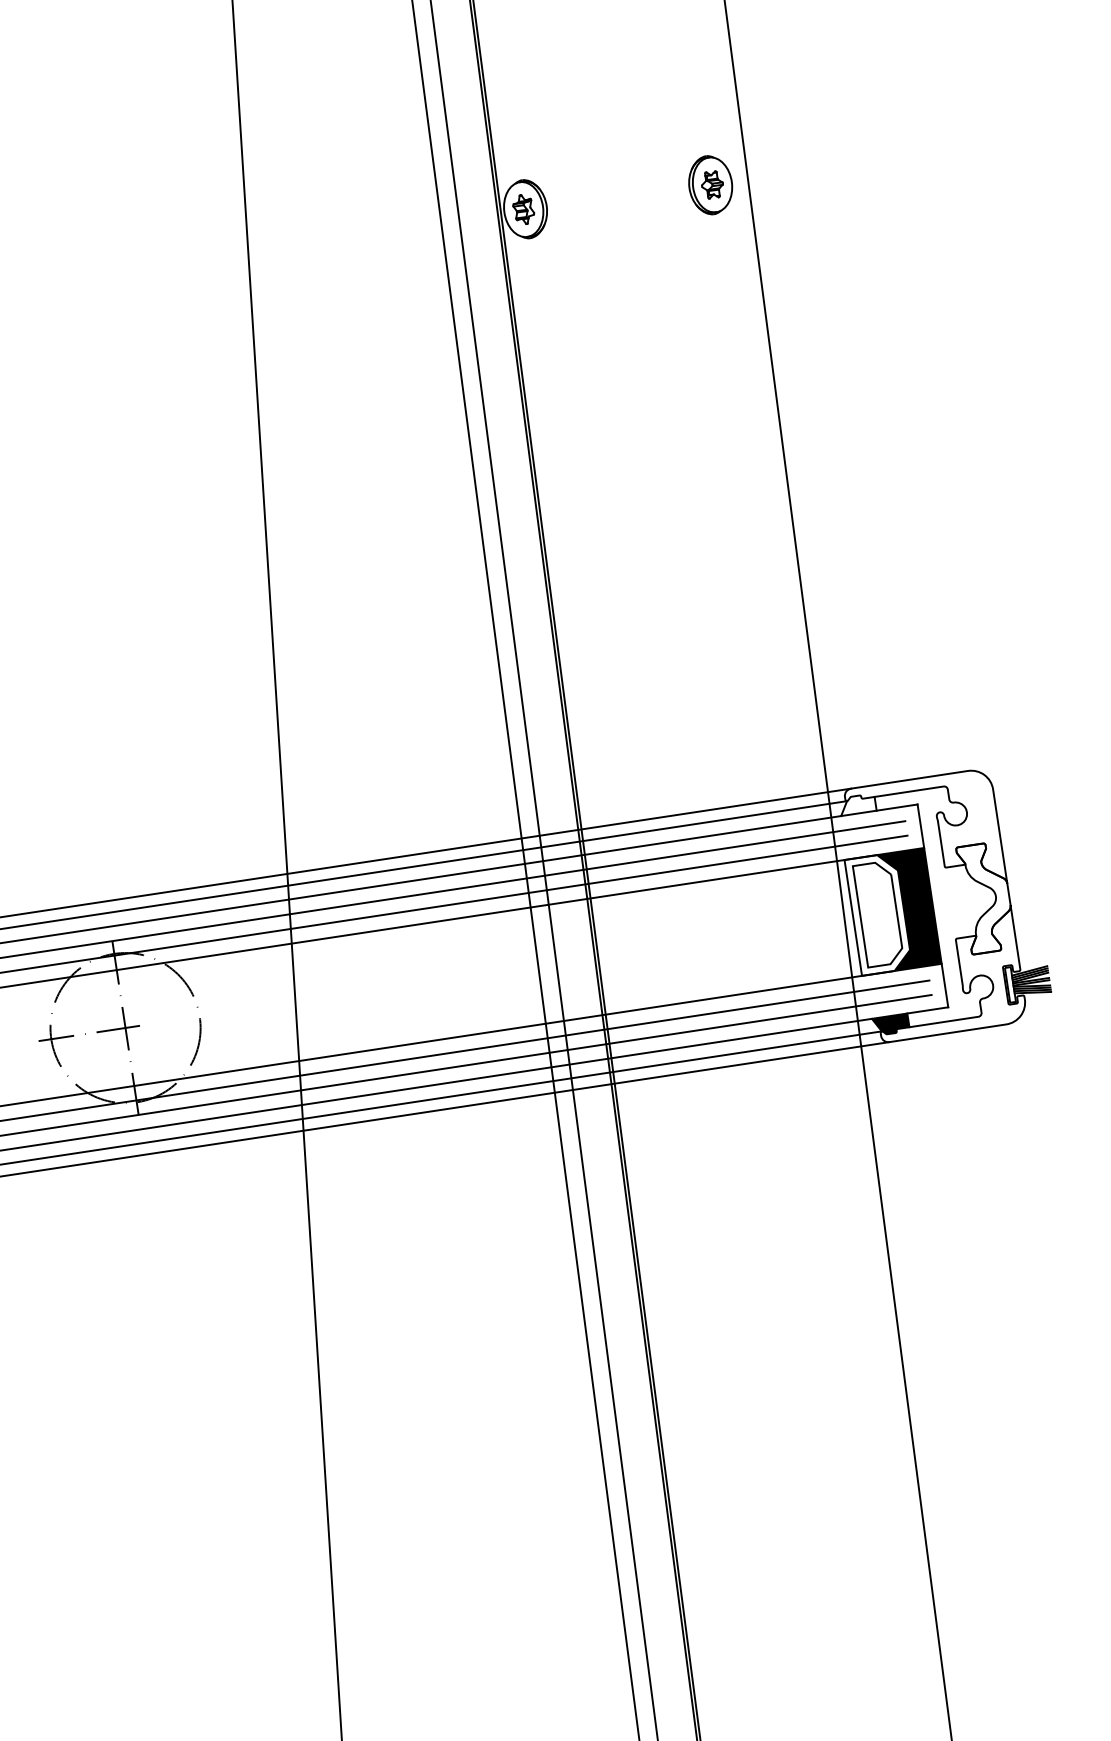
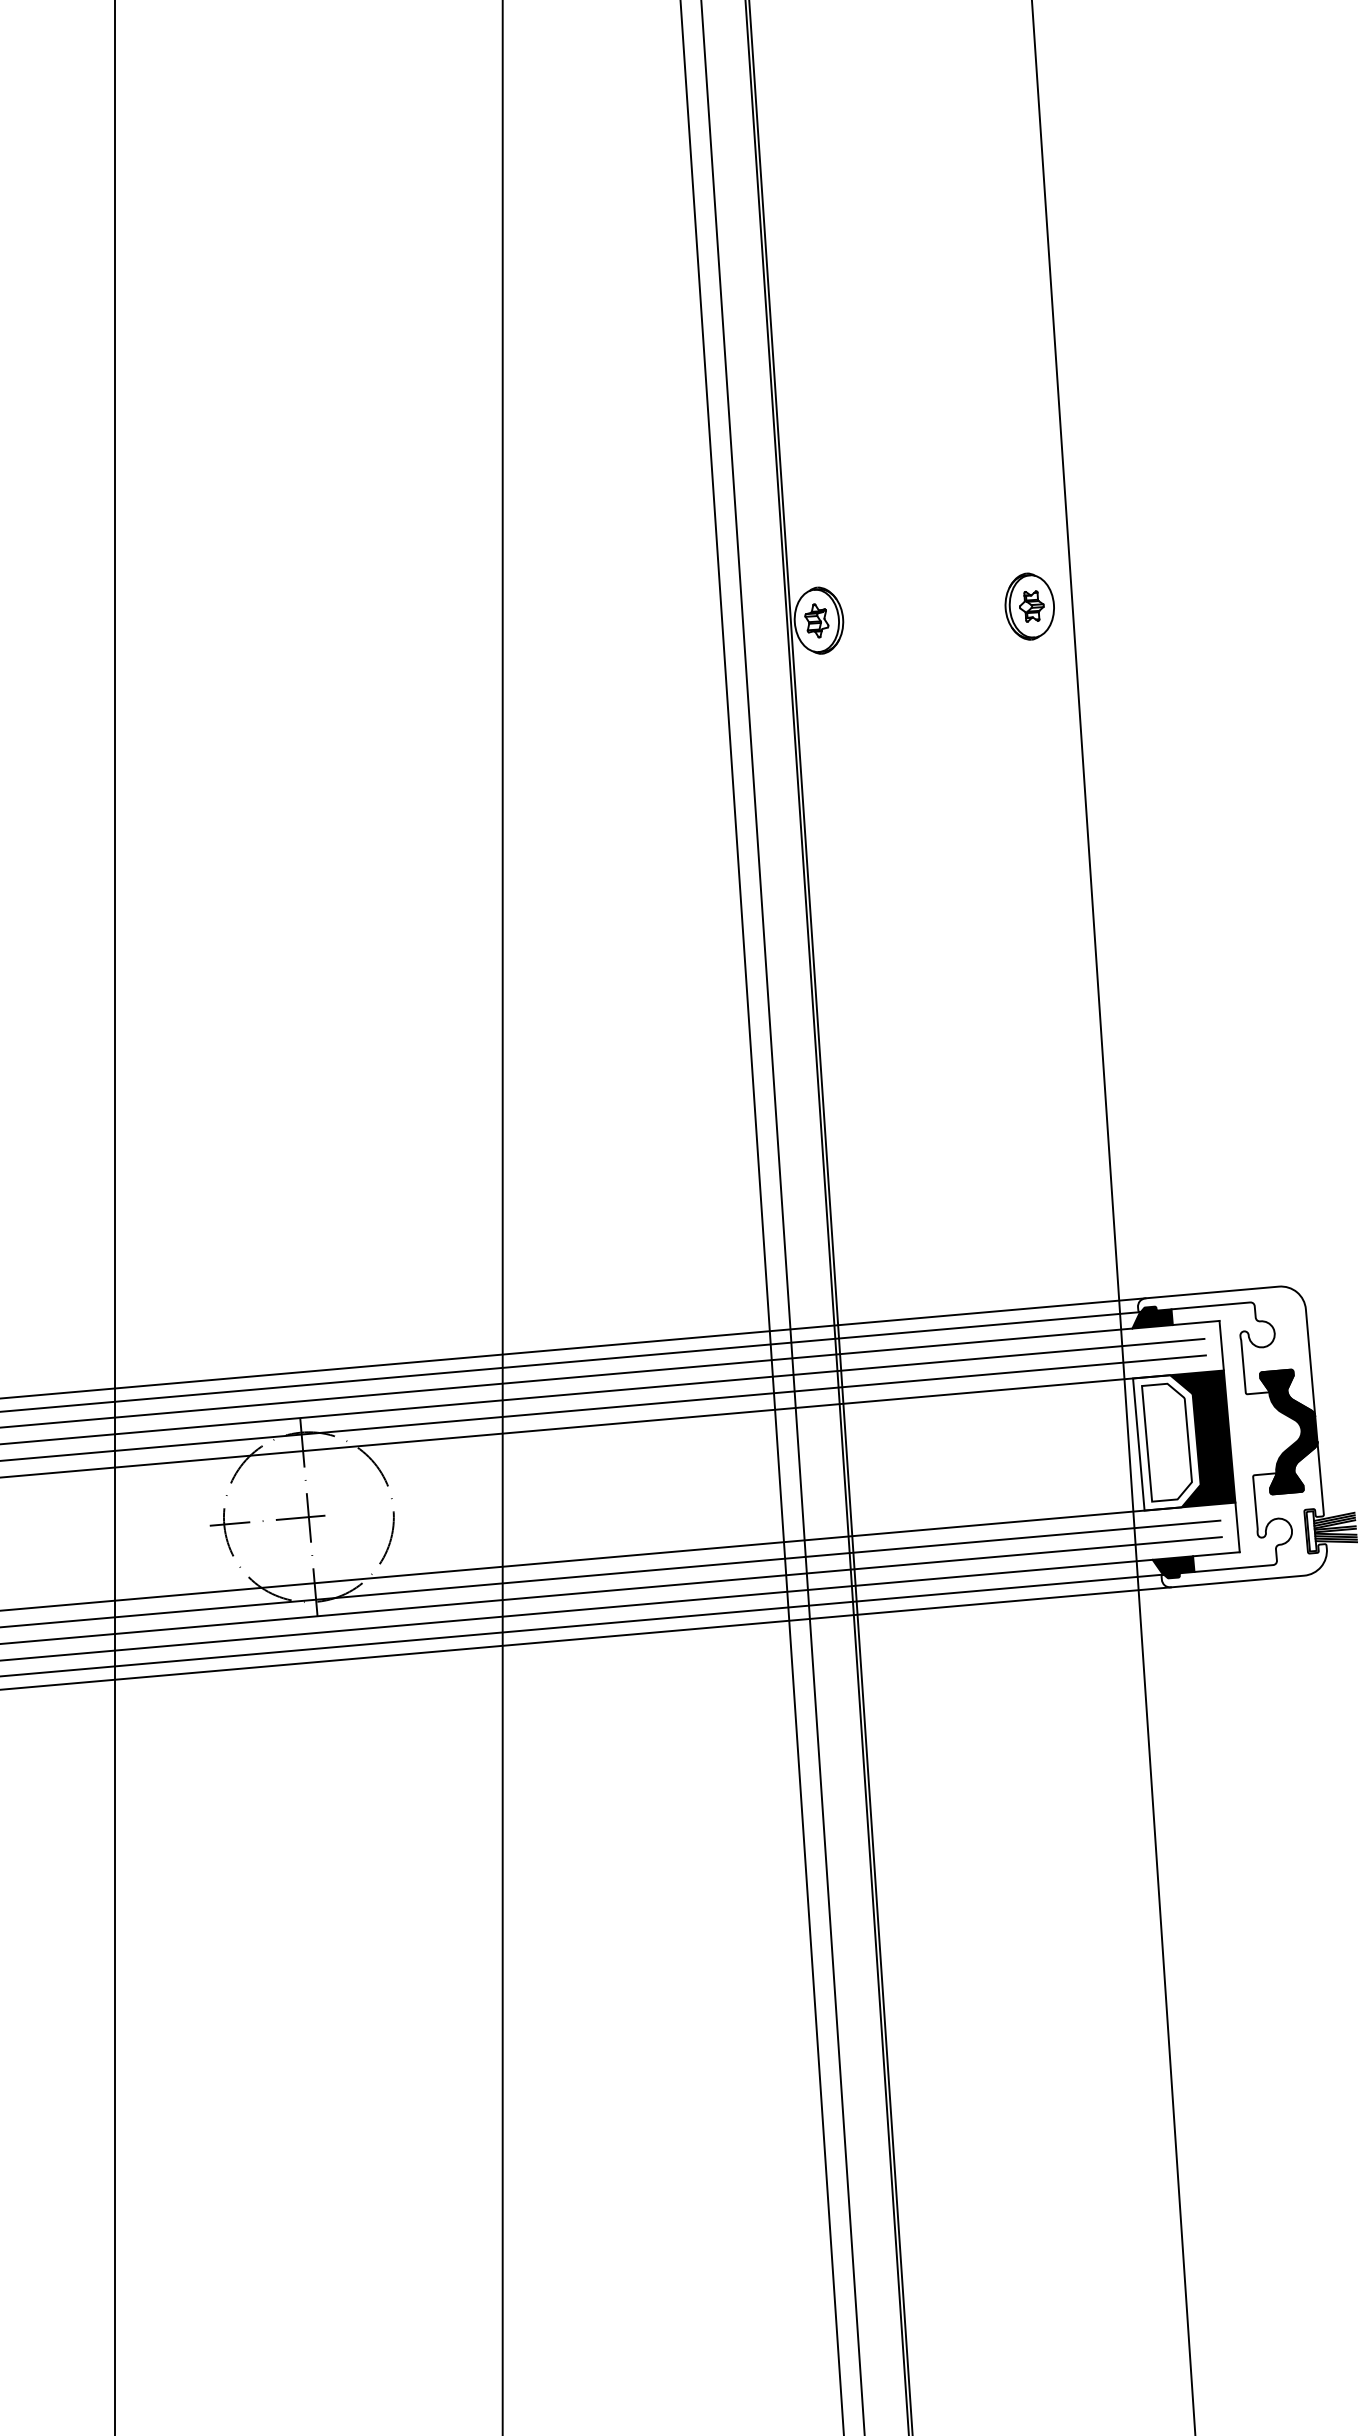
fill: (858, 805) -> (1152, 1317), added
fill: (984, 898) -> (1288, 1431), added

